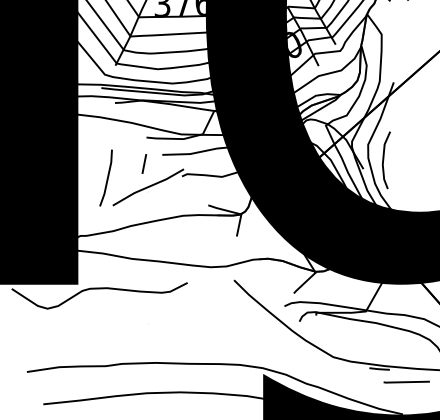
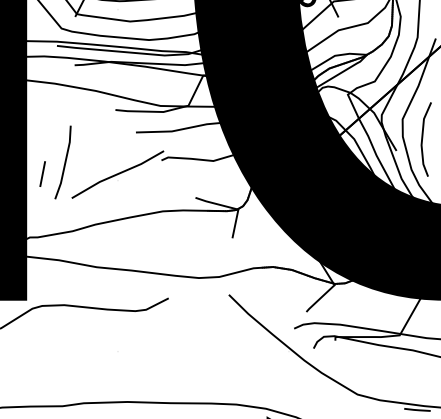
line: (144, 163) -> (42, 173), moved

